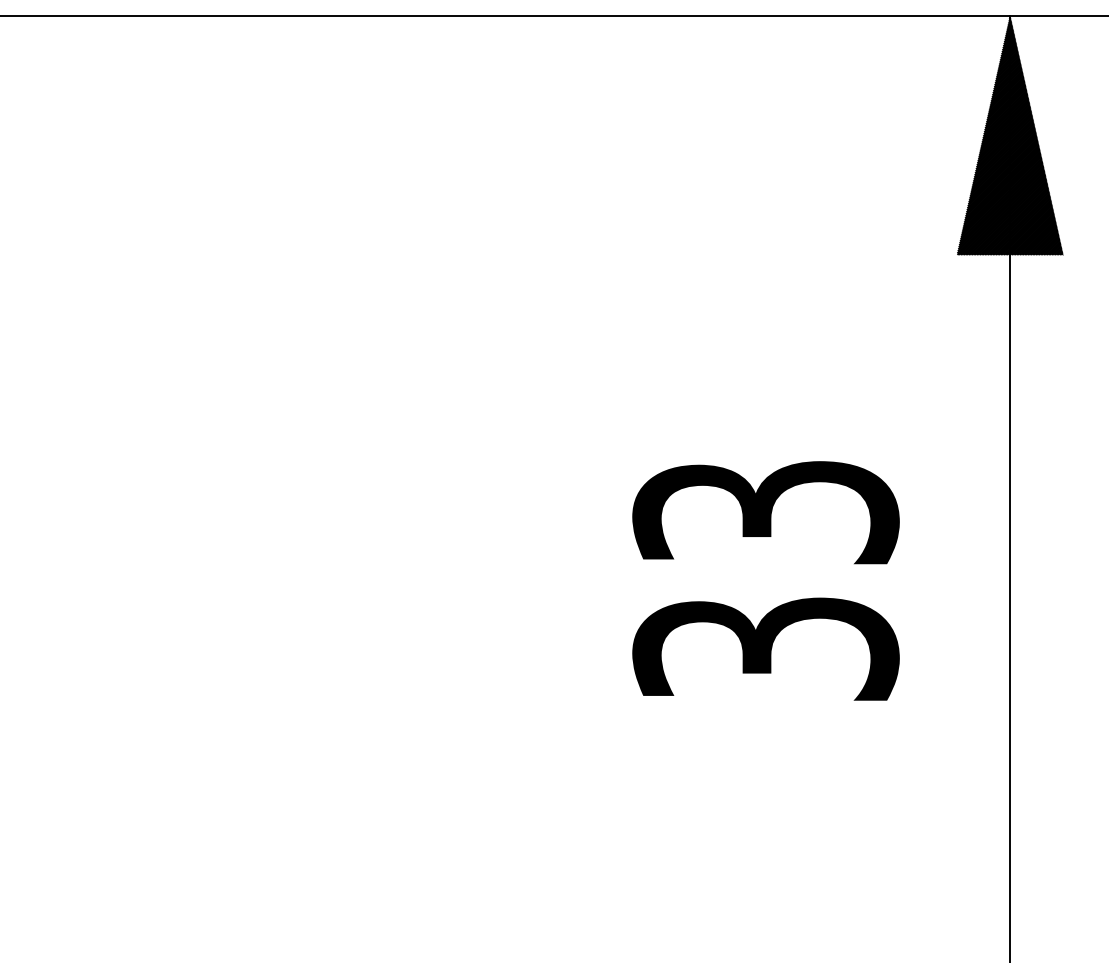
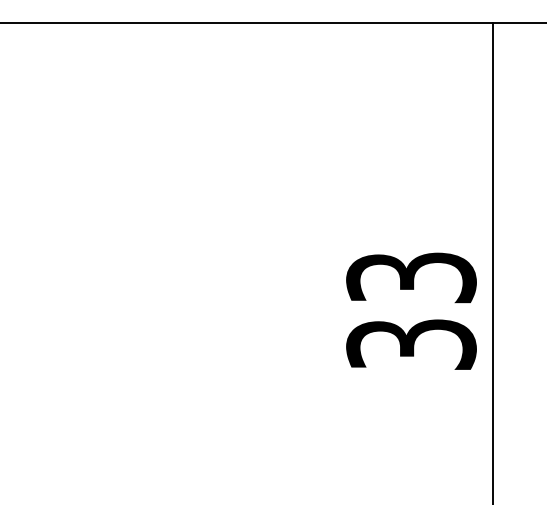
hatch: (1009, 135) -> (492, 81), removed
text: (766, 579) -> (411, 310), moved

